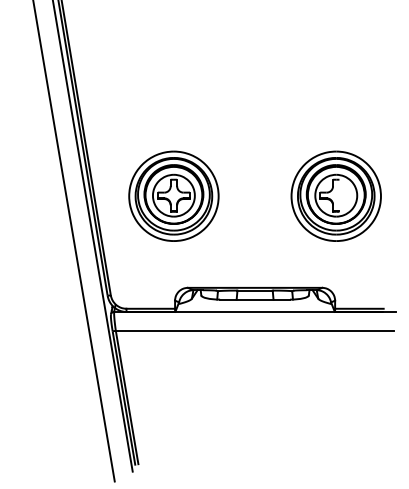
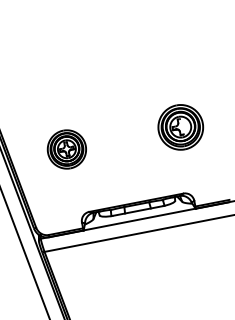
part: (173, 195) -> (66, 149), size x0.6
part: (335, 195) -> (180, 126), size x0.7

